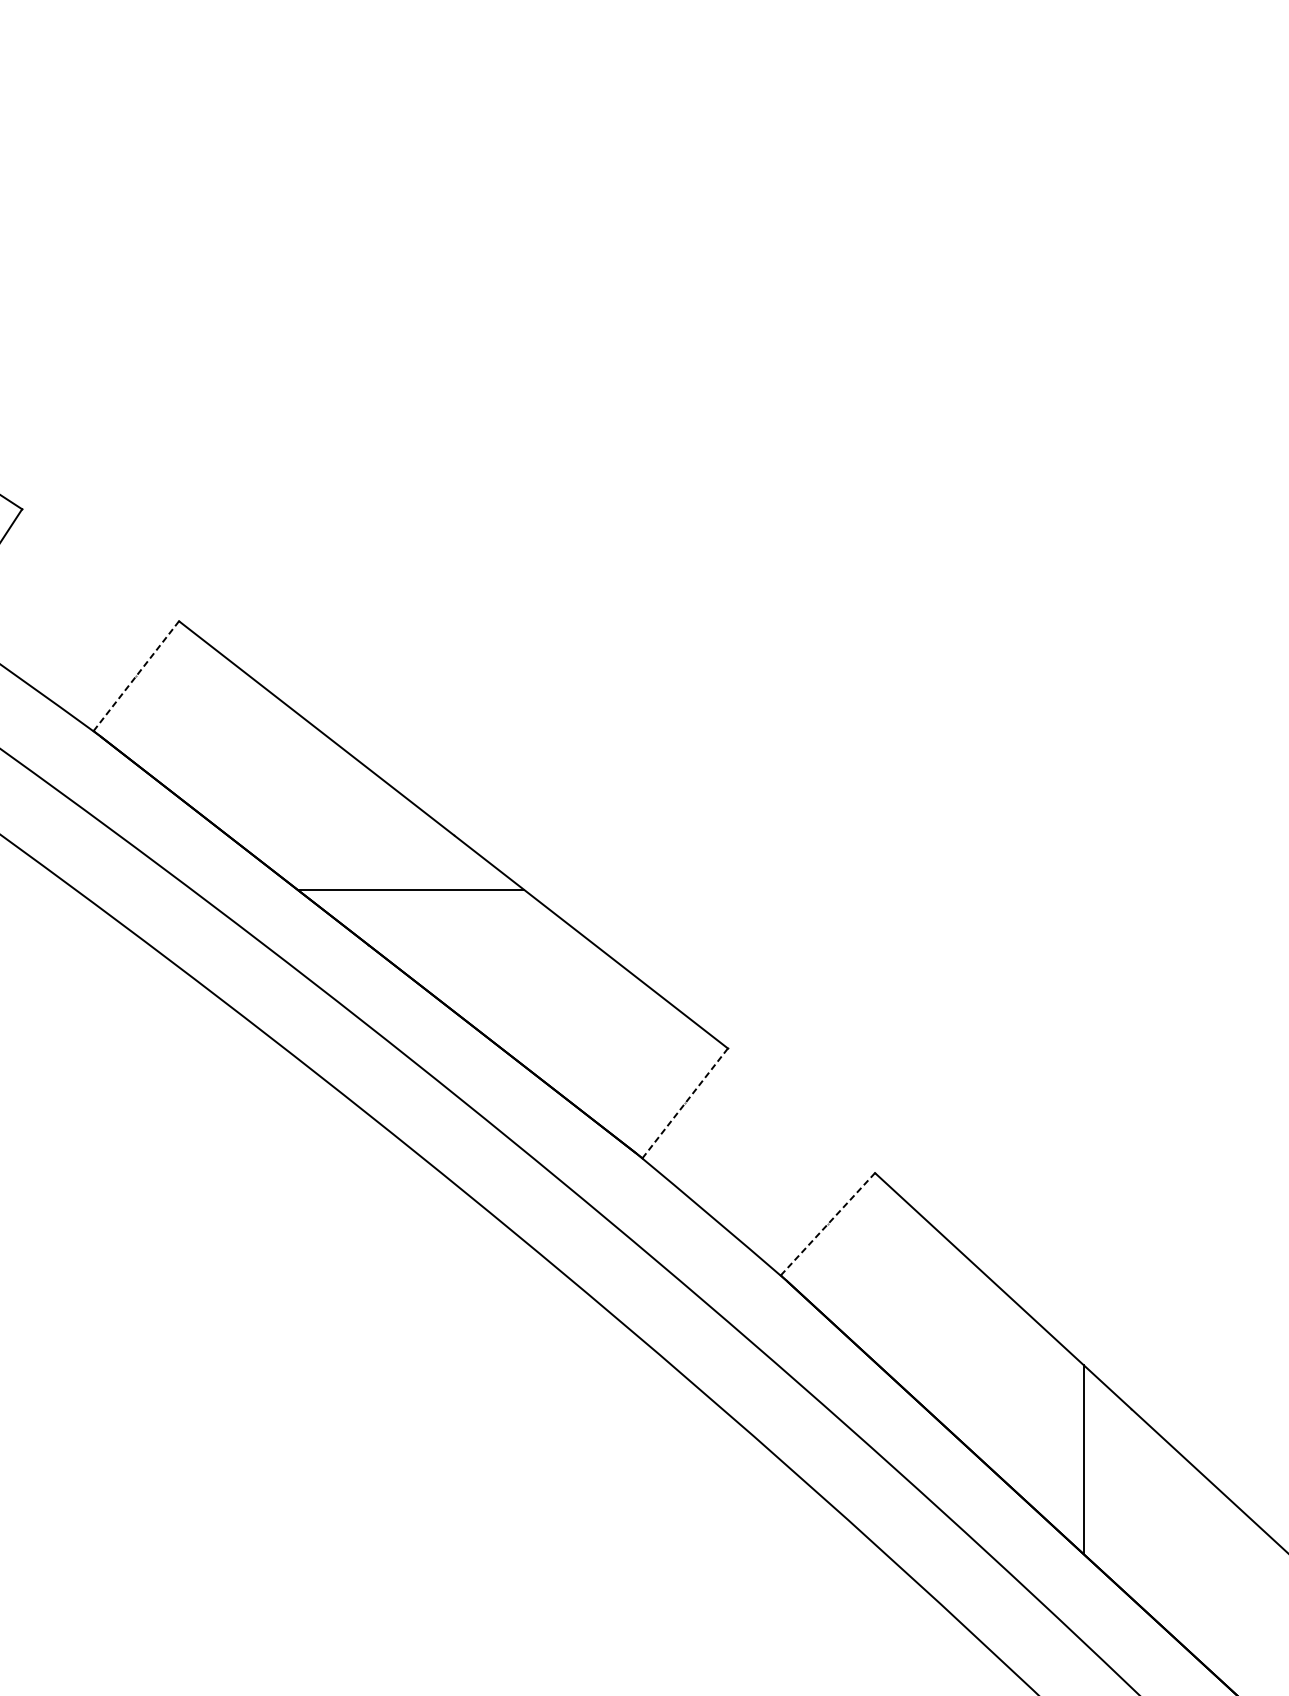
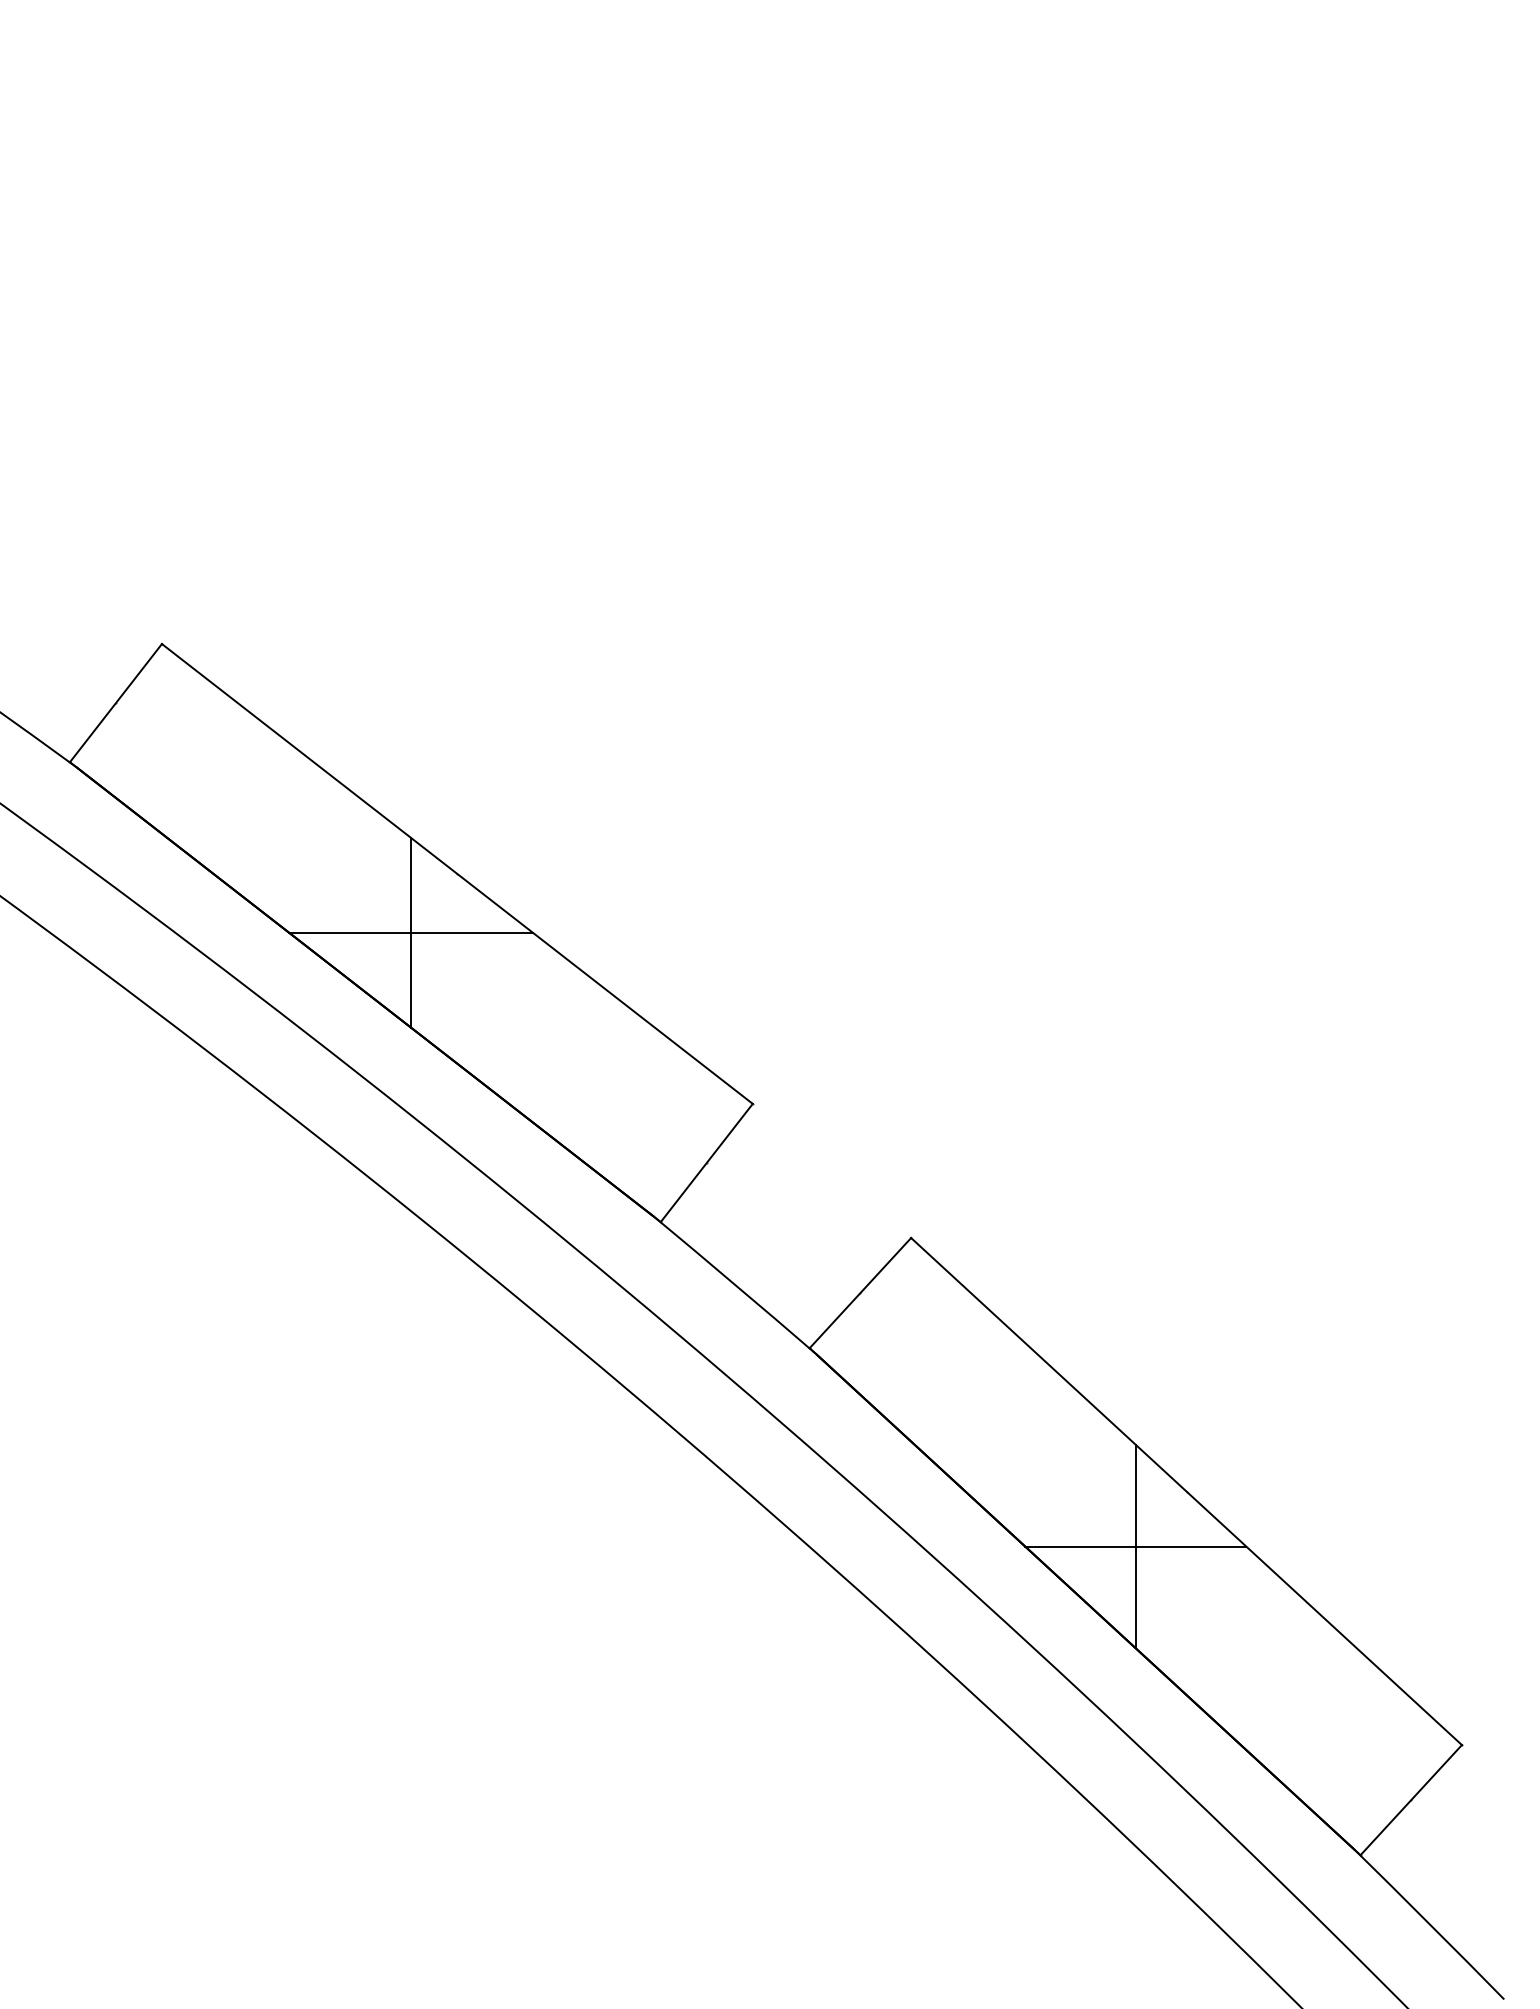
line: (135, 676) -> (115, 703), dashed -> solid
line: (410, 889) -> (411, 932), added
line: (684, 1102) -> (706, 1162), dashed -> solid
line: (828, 1224) -> (860, 1293), dashed -> solid
line: (1083, 1459) -> (1135, 1546), added

